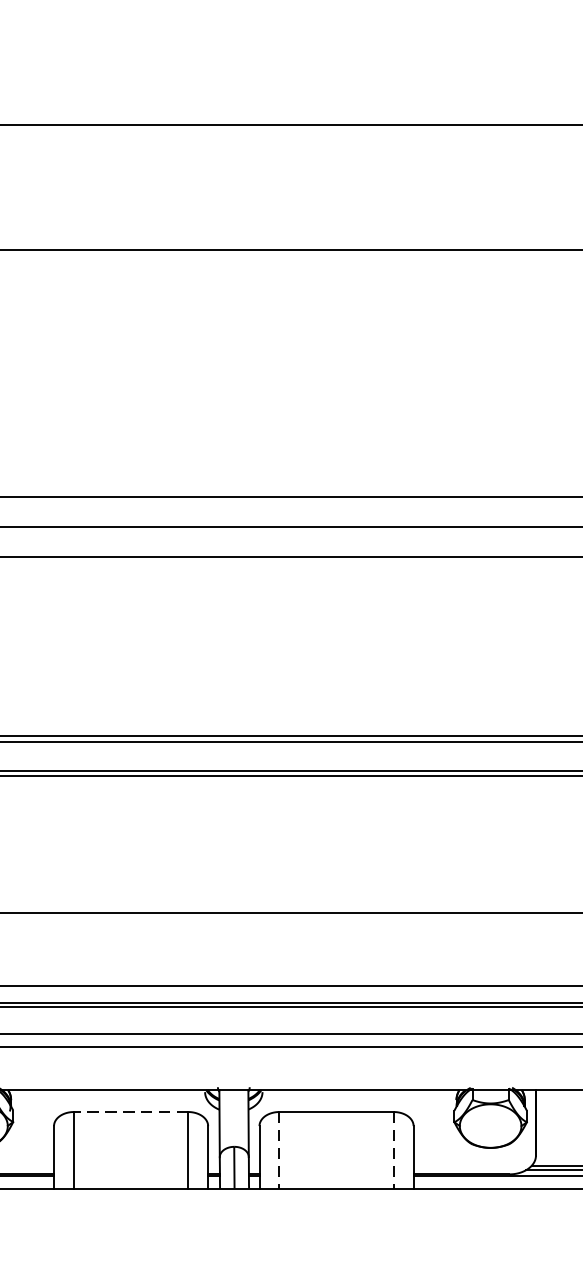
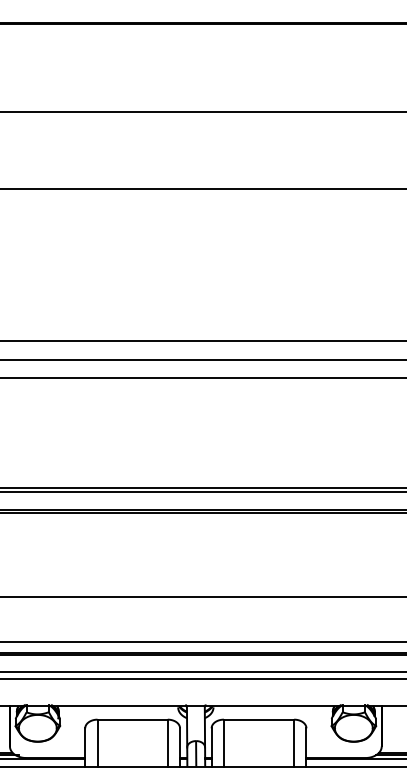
line: (130, 1111) -> (132, 719), dashed -> solid
line: (278, 1150) -> (223, 743), dashed -> solid
line: (394, 1150) -> (294, 743), dashed -> solid

